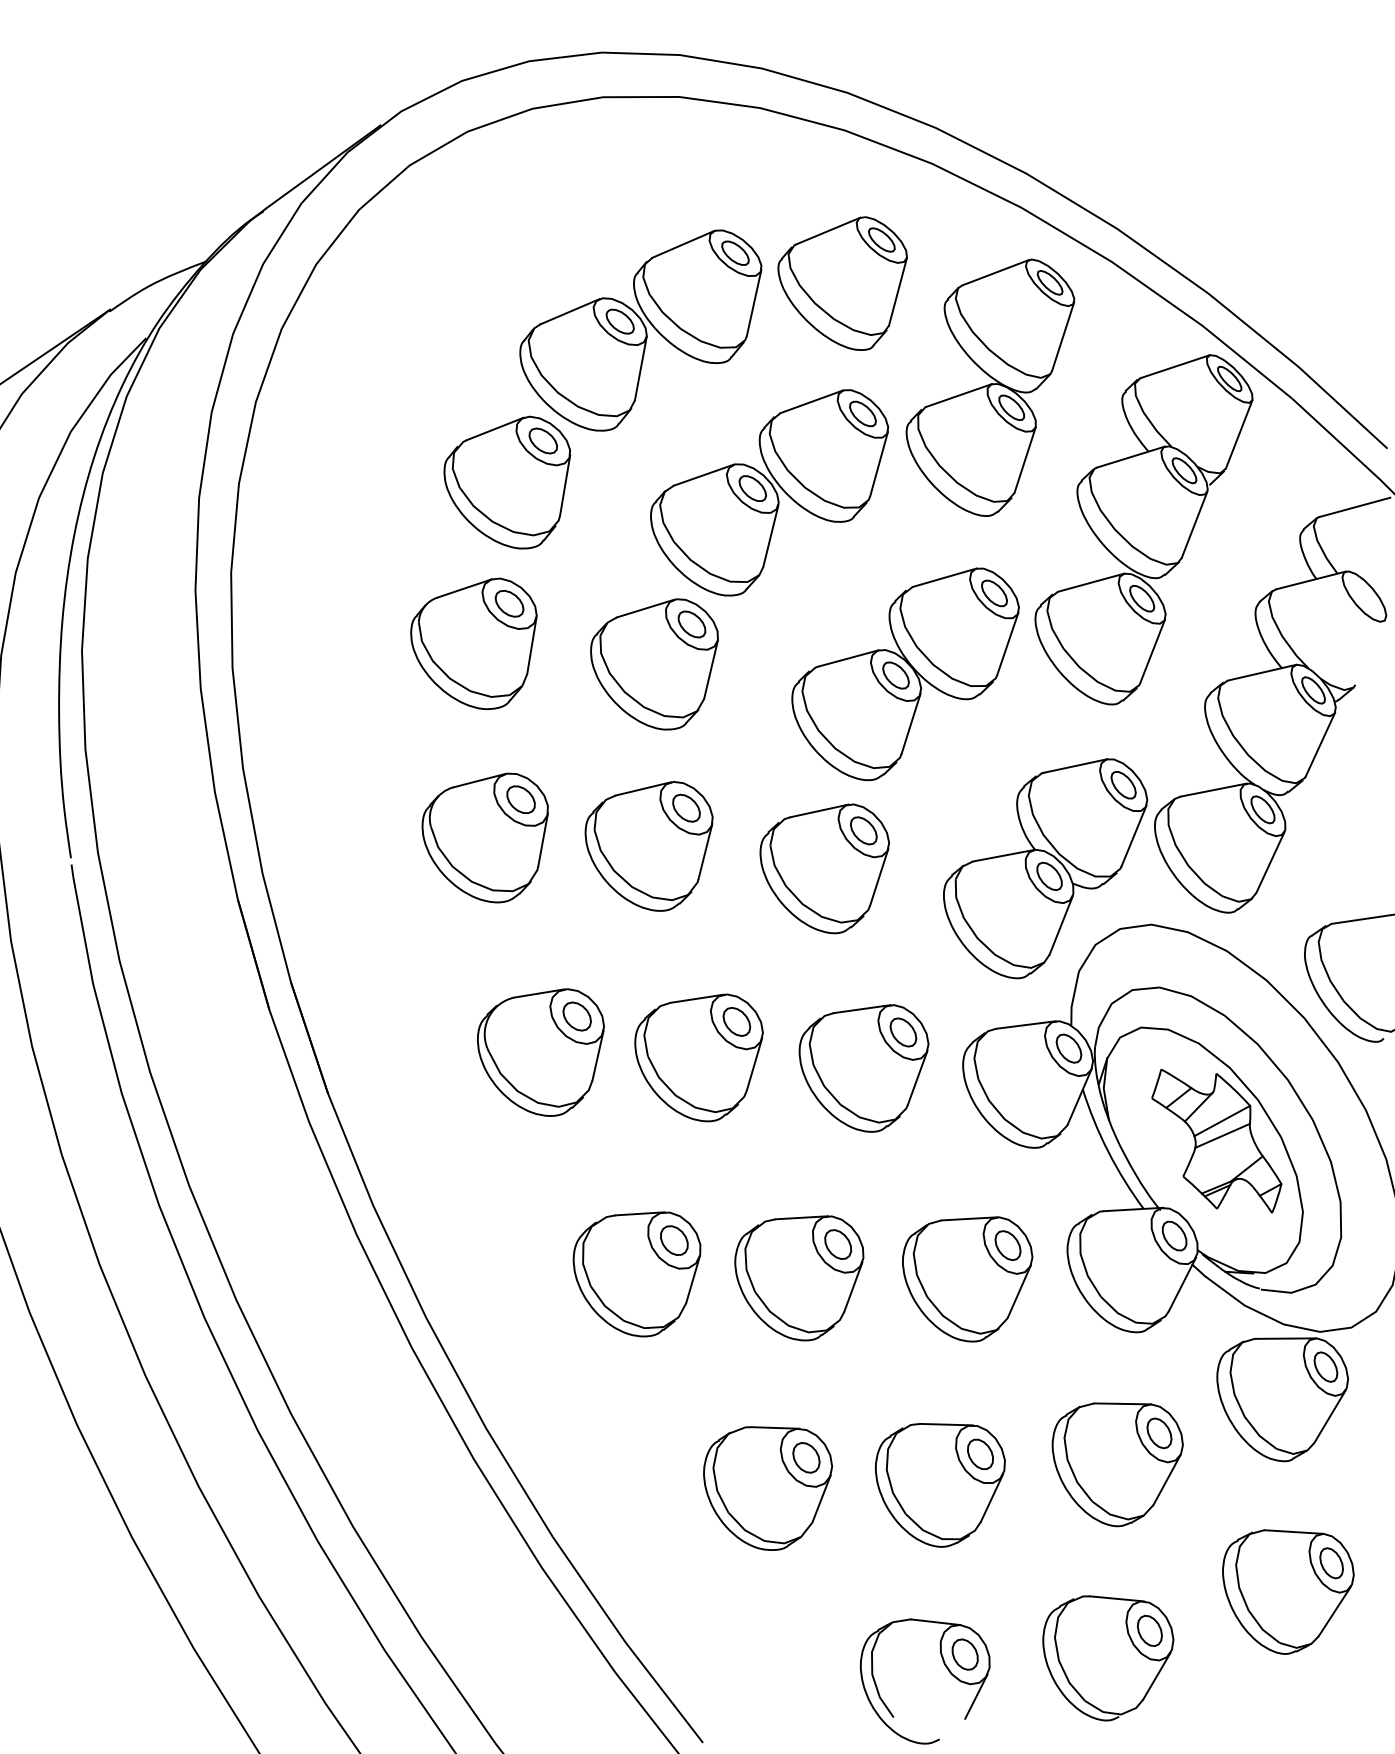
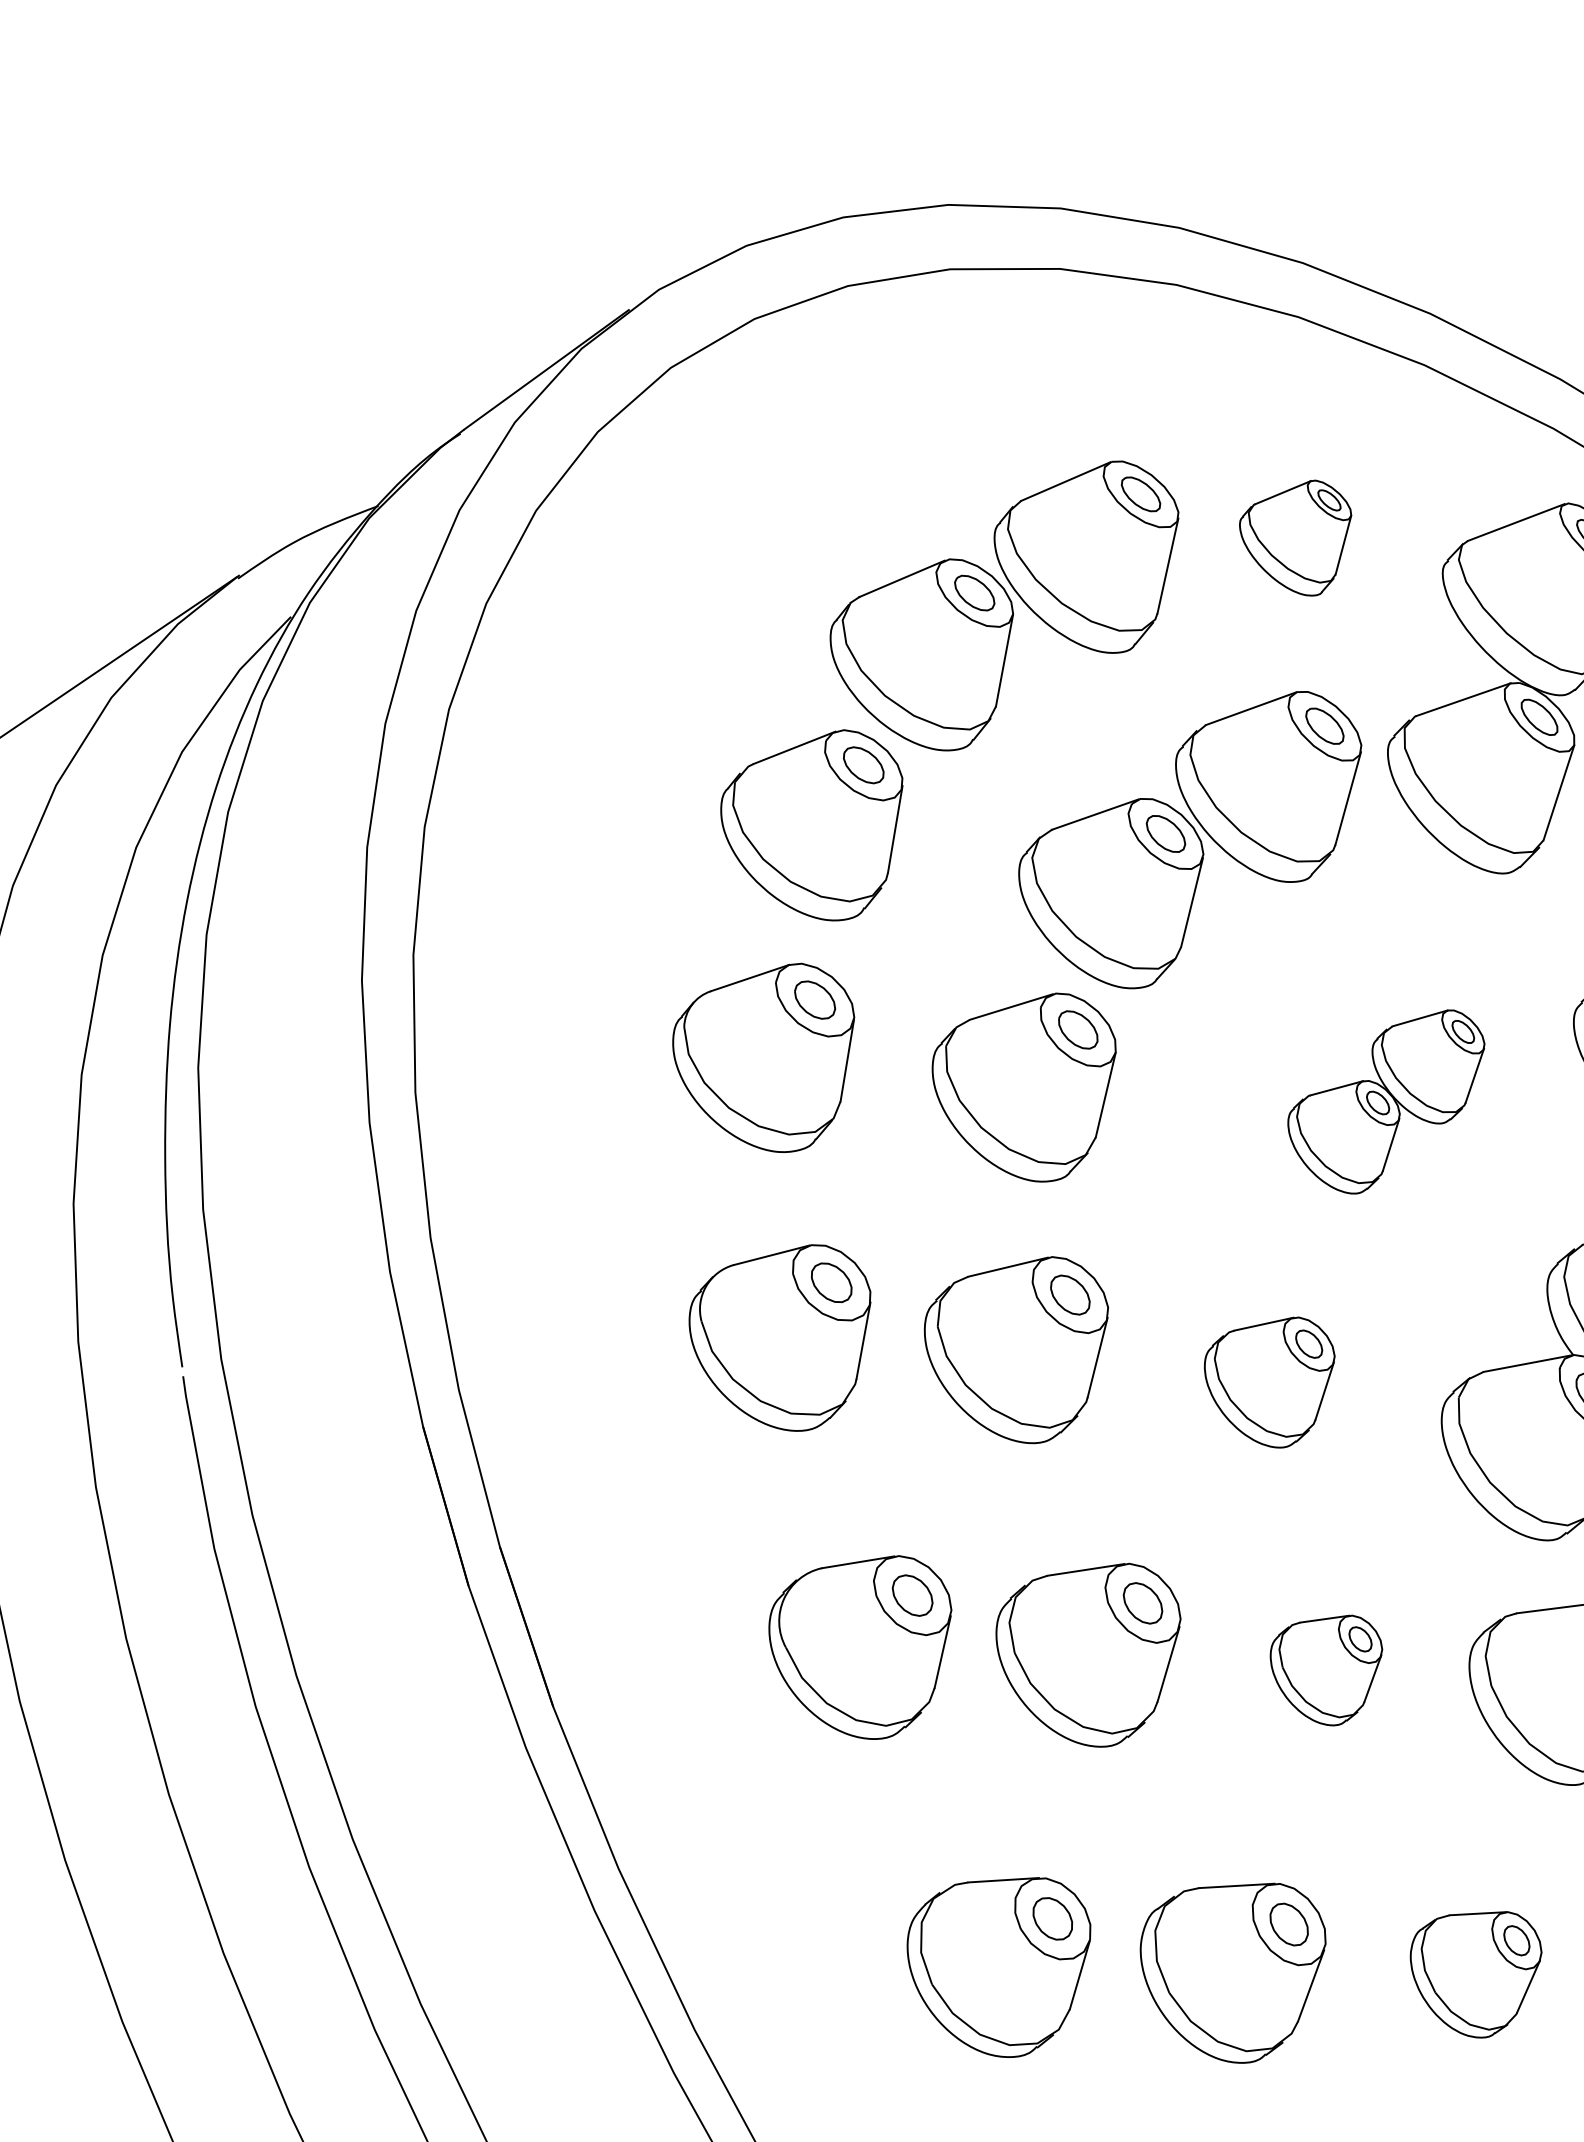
part: (842, 283) -> (1295, 538), size x0.6
part: (905, 674) -> (1386, 1102), size x0.6
part: (824, 868) -> (1269, 1382), size x0.7
part: (863, 1068) -> (1325, 1670), size x0.6
part: (967, 1279) -> (1475, 1974), size x0.7

